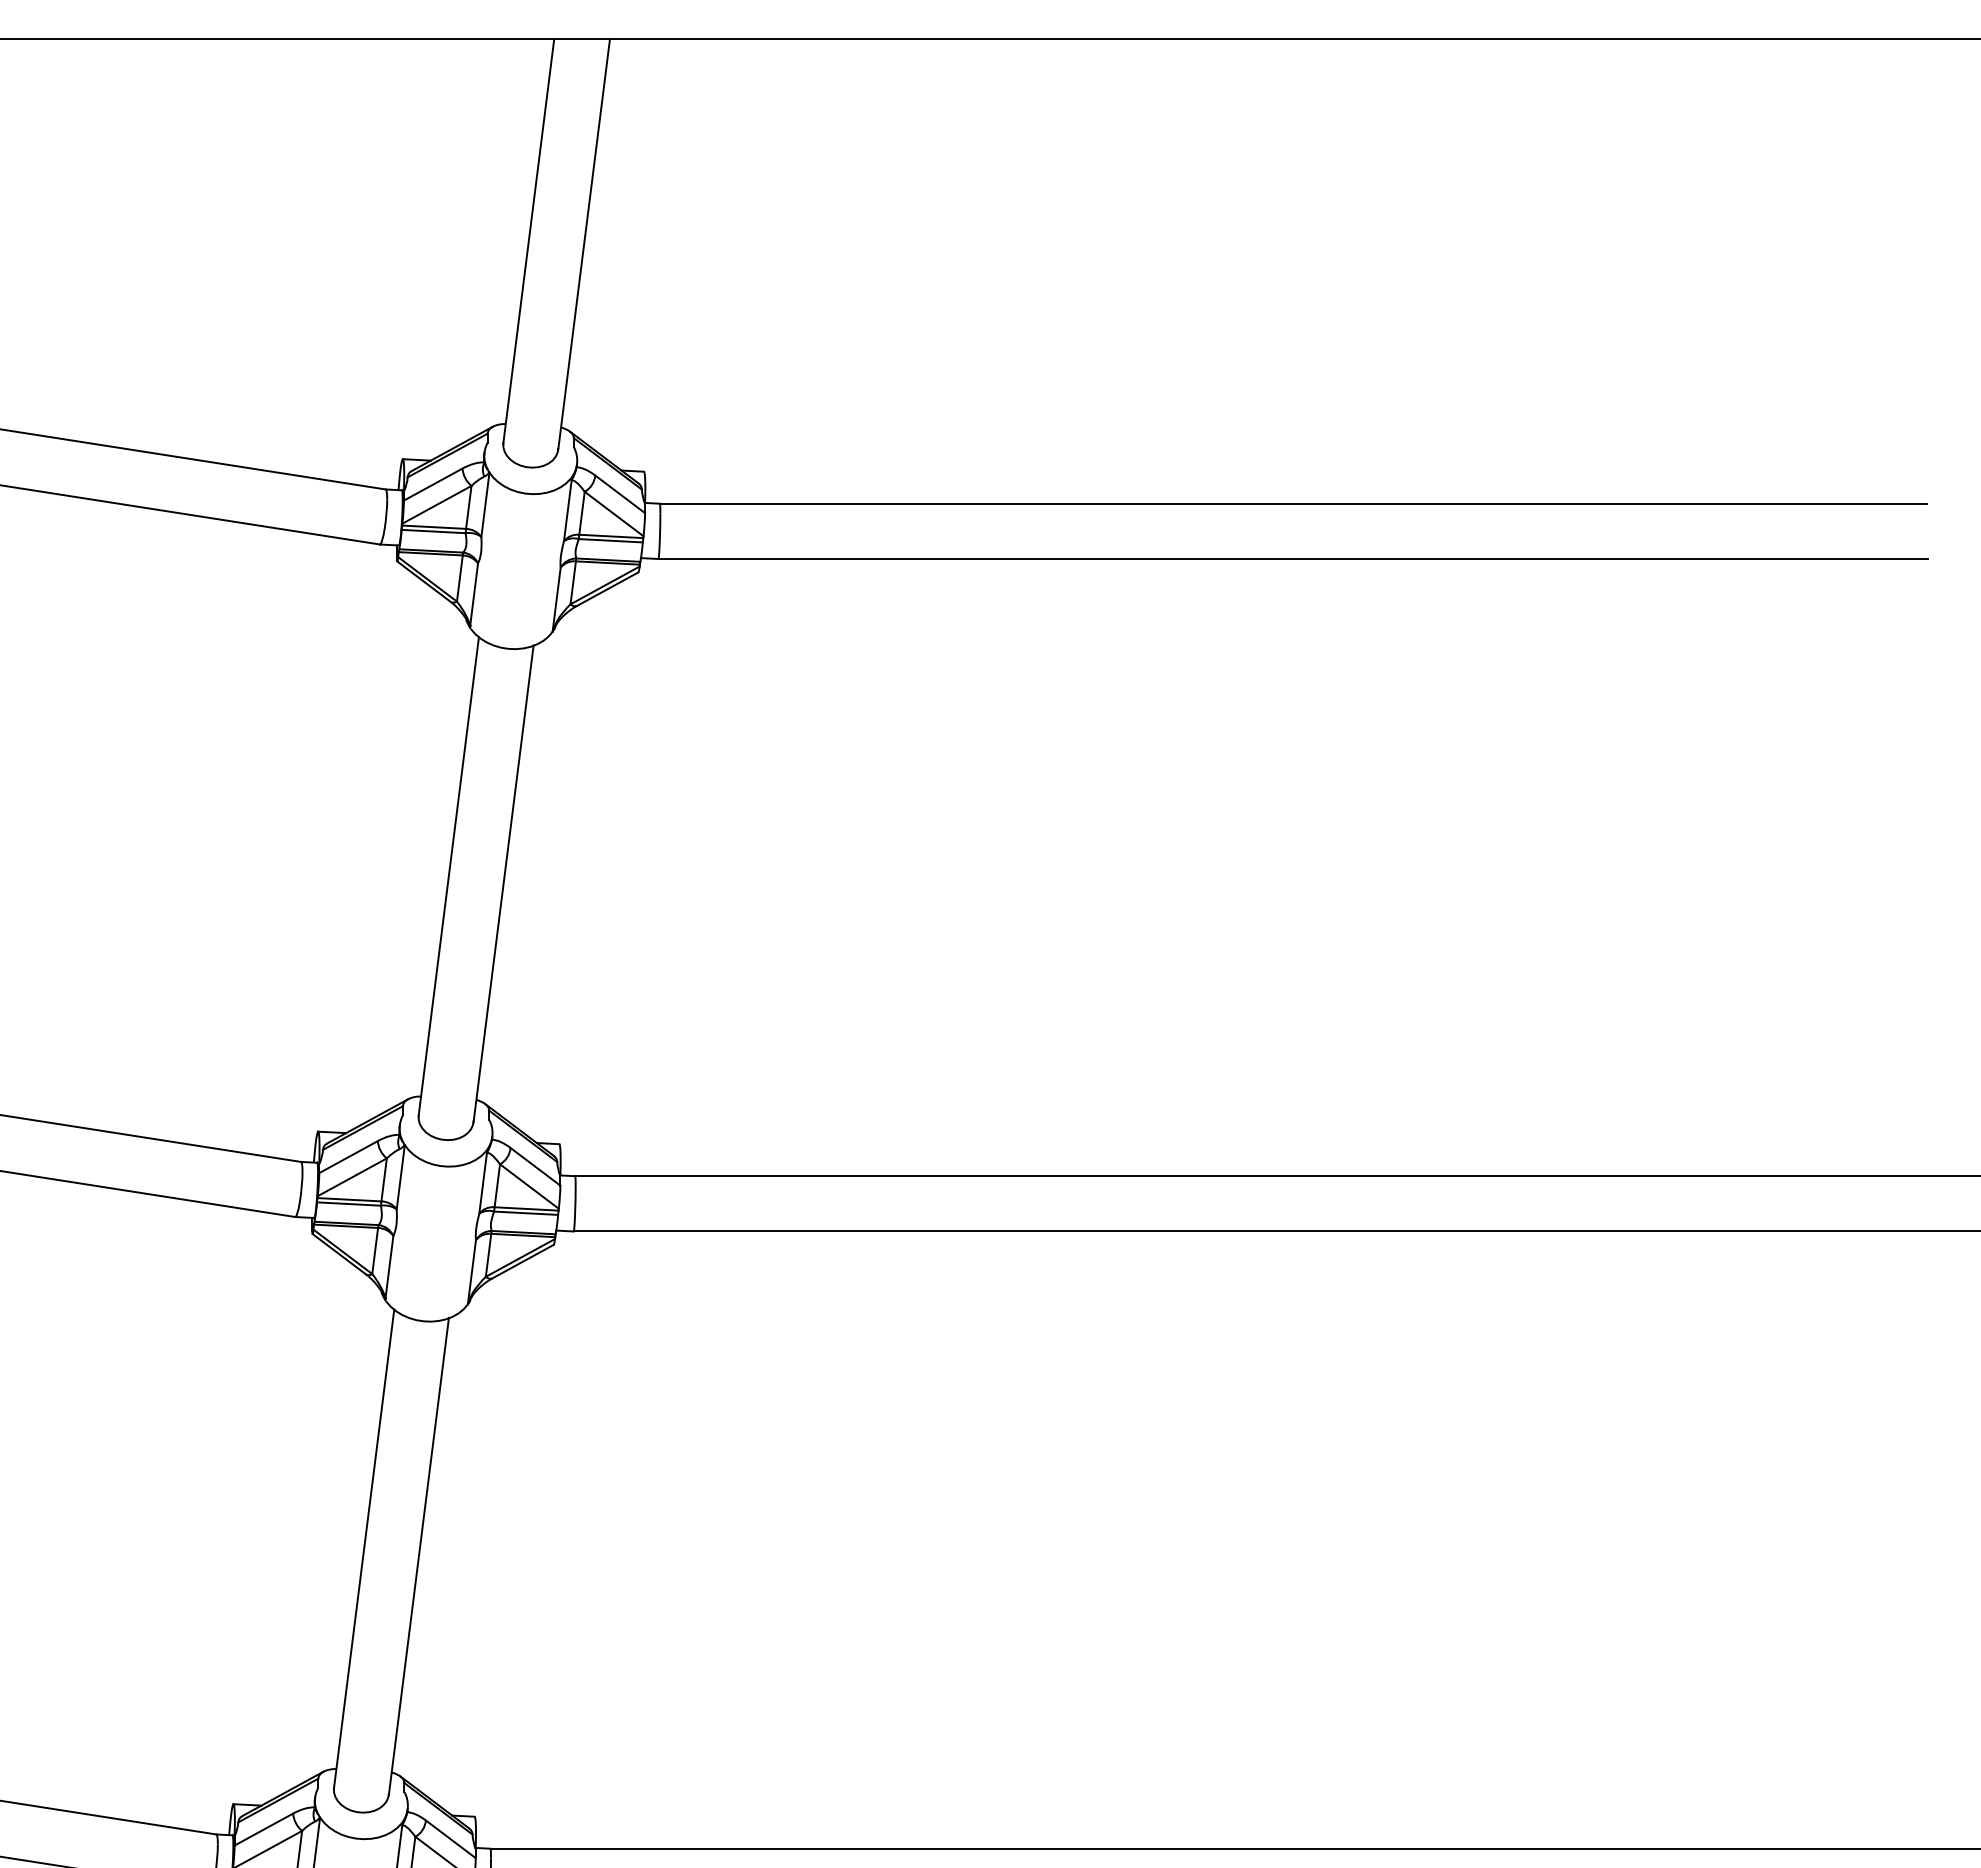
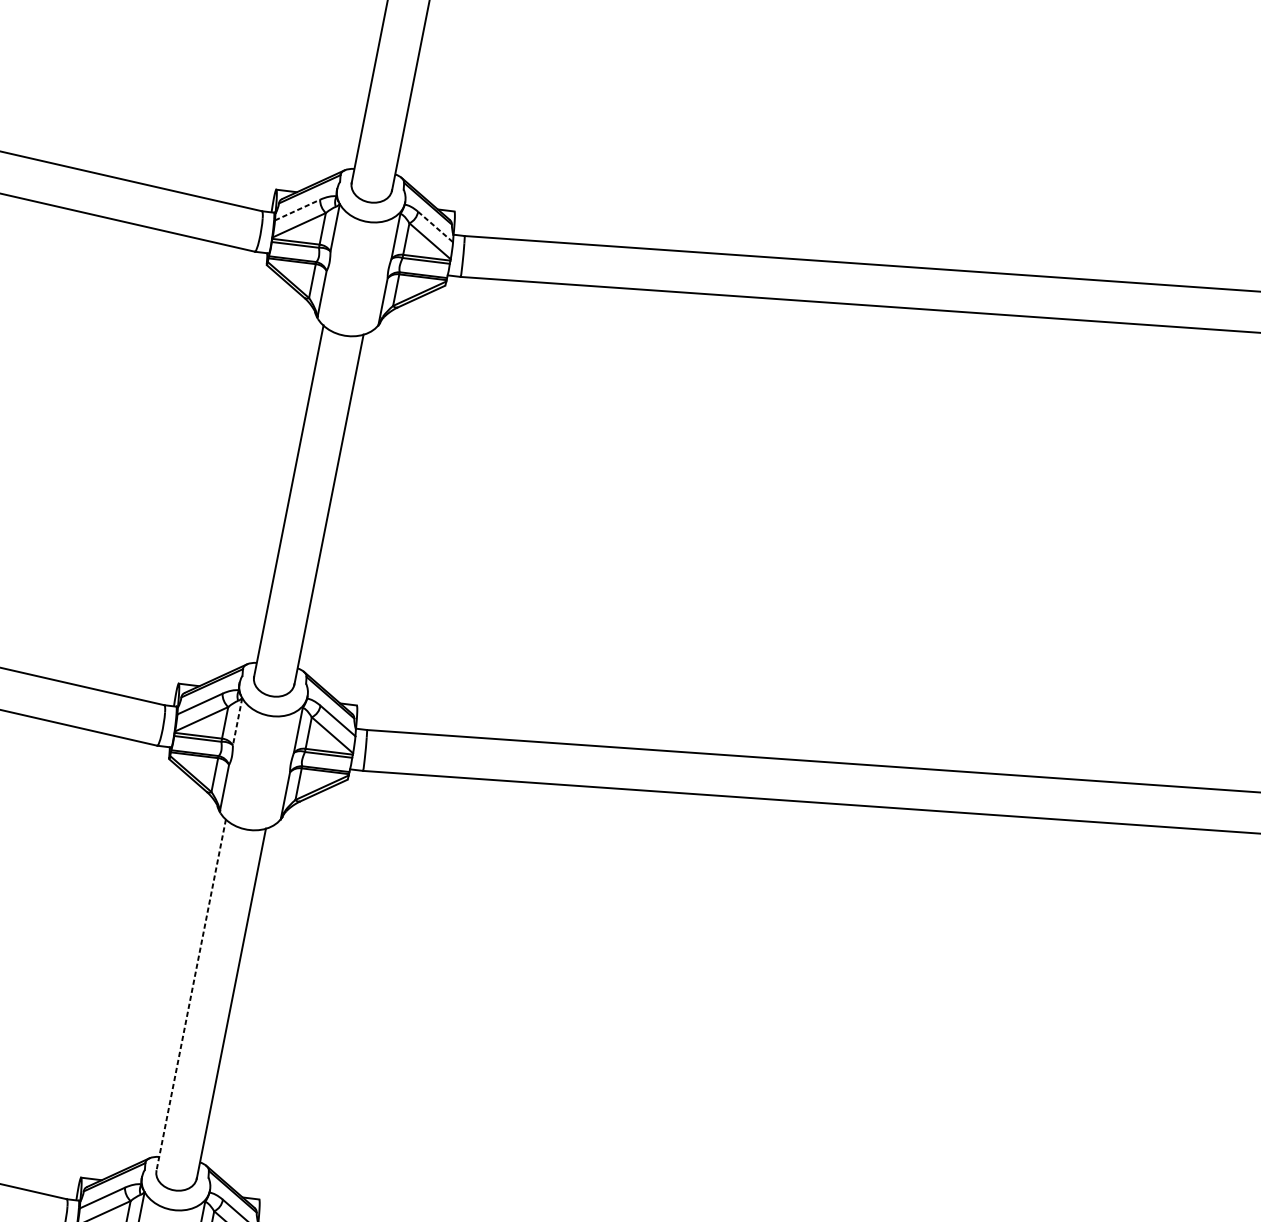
line: (433, 484) -> (297, 210), solid -> dashed
line: (620, 494) -> (435, 227), solid -> dashed
line: (400, 1177) -> (237, 721), solid -> dashed
line: (364, 1549) -> (191, 995), solid -> dashed

